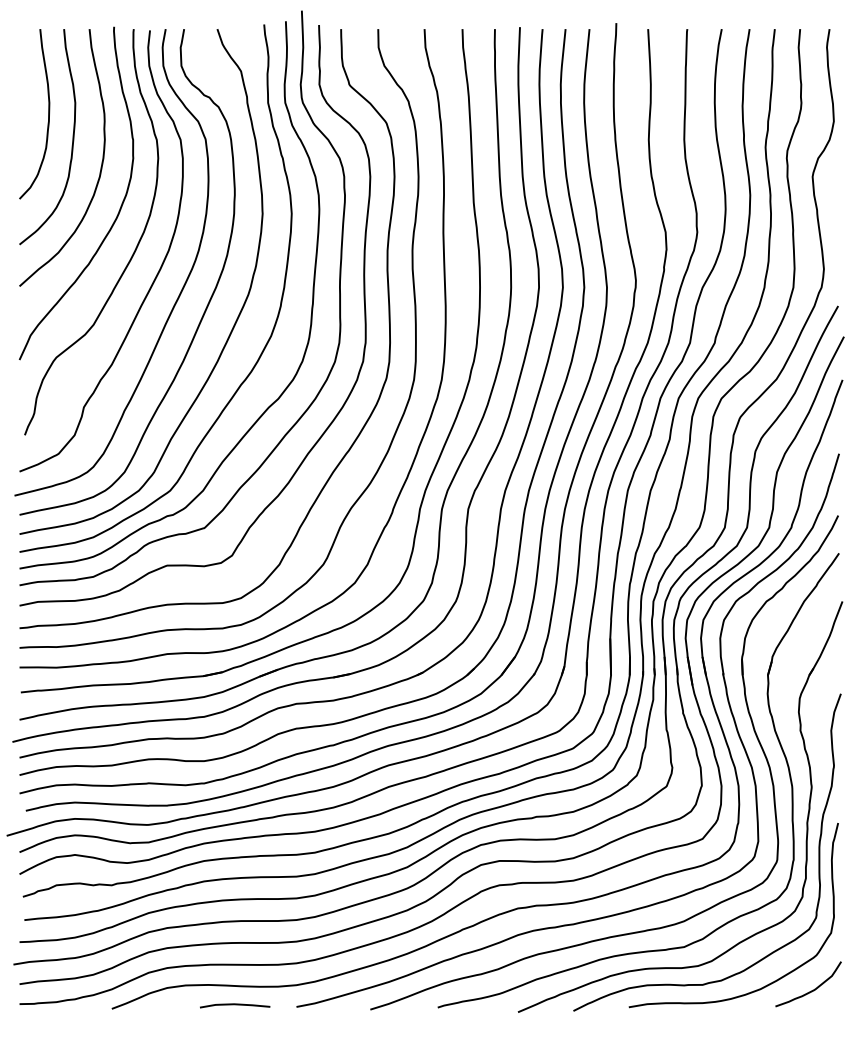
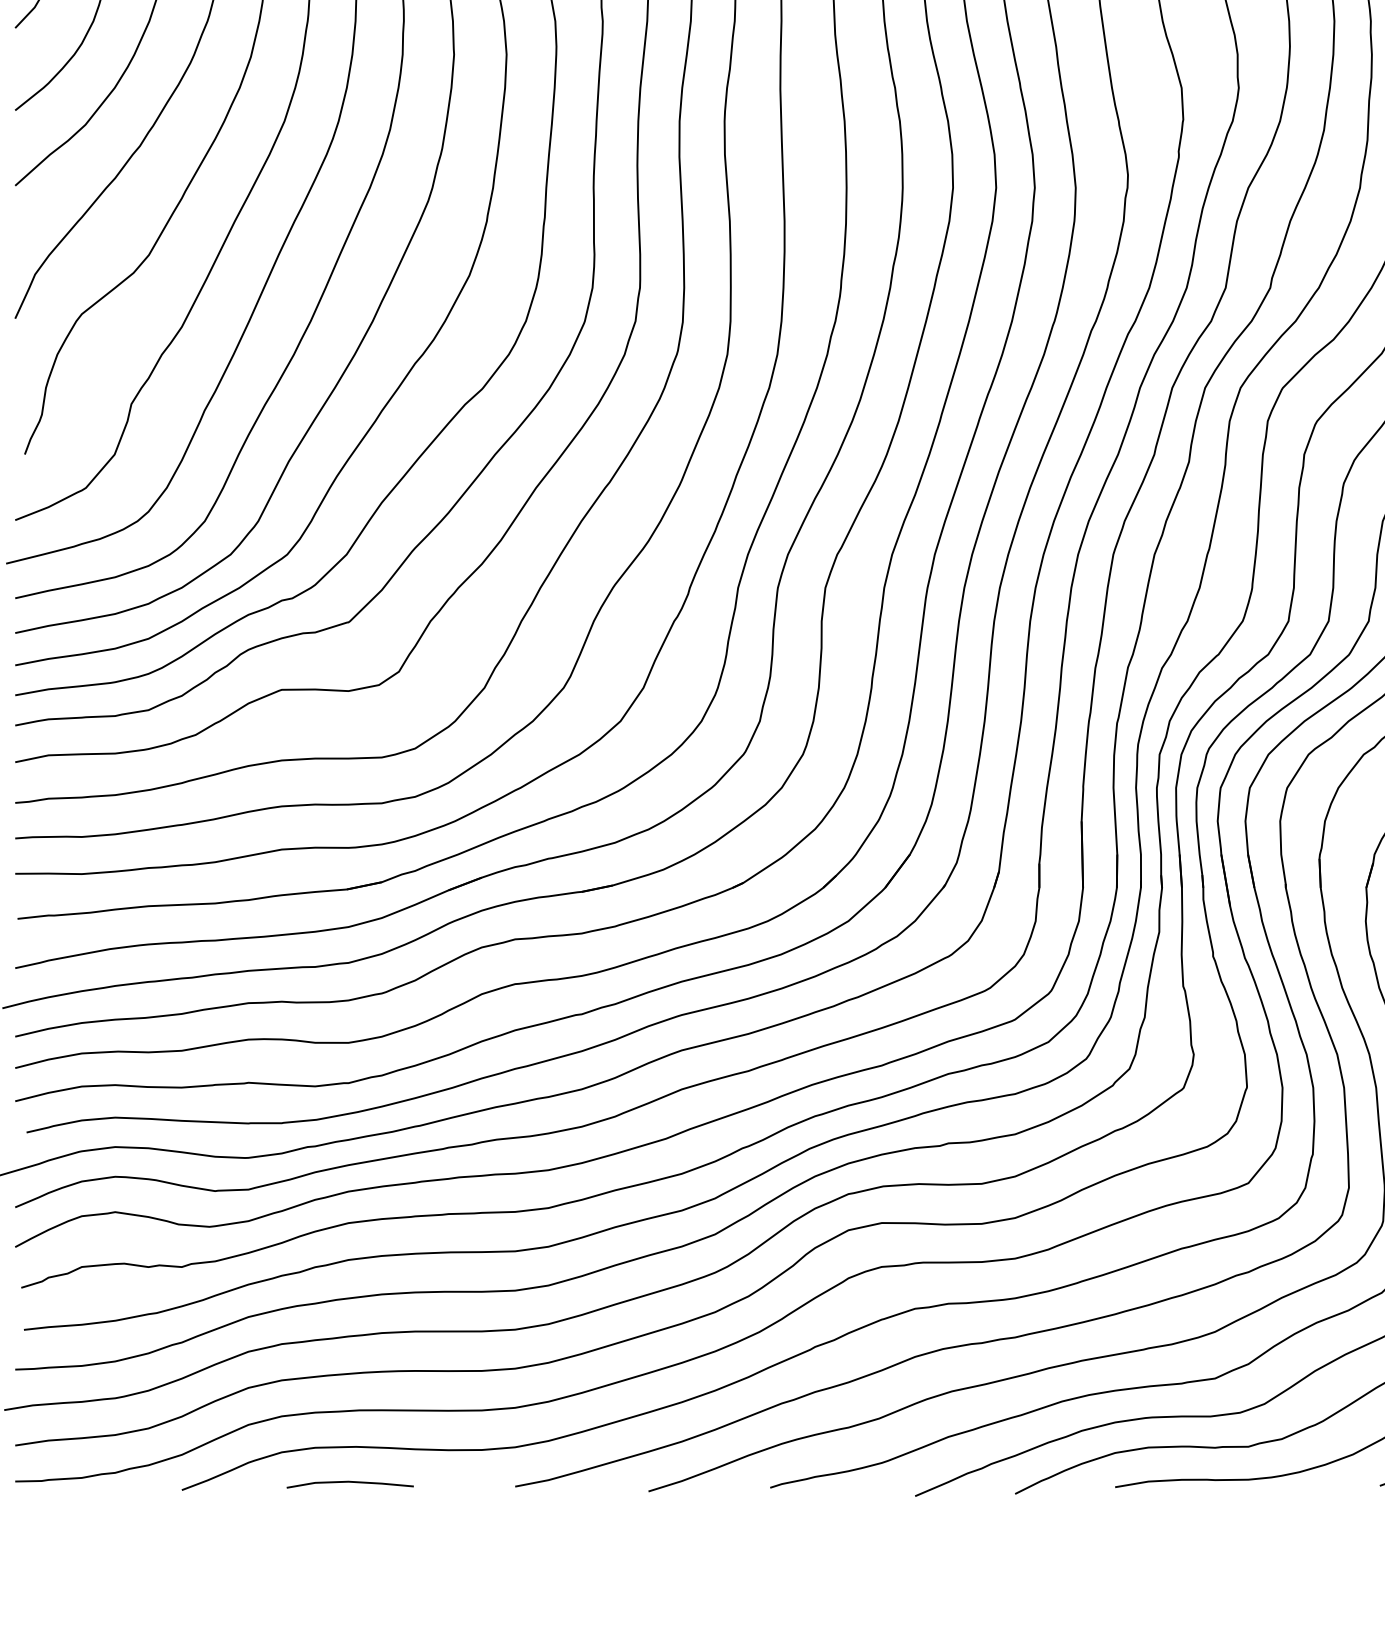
line: (235, 1005) -> (350, 1483), moved

